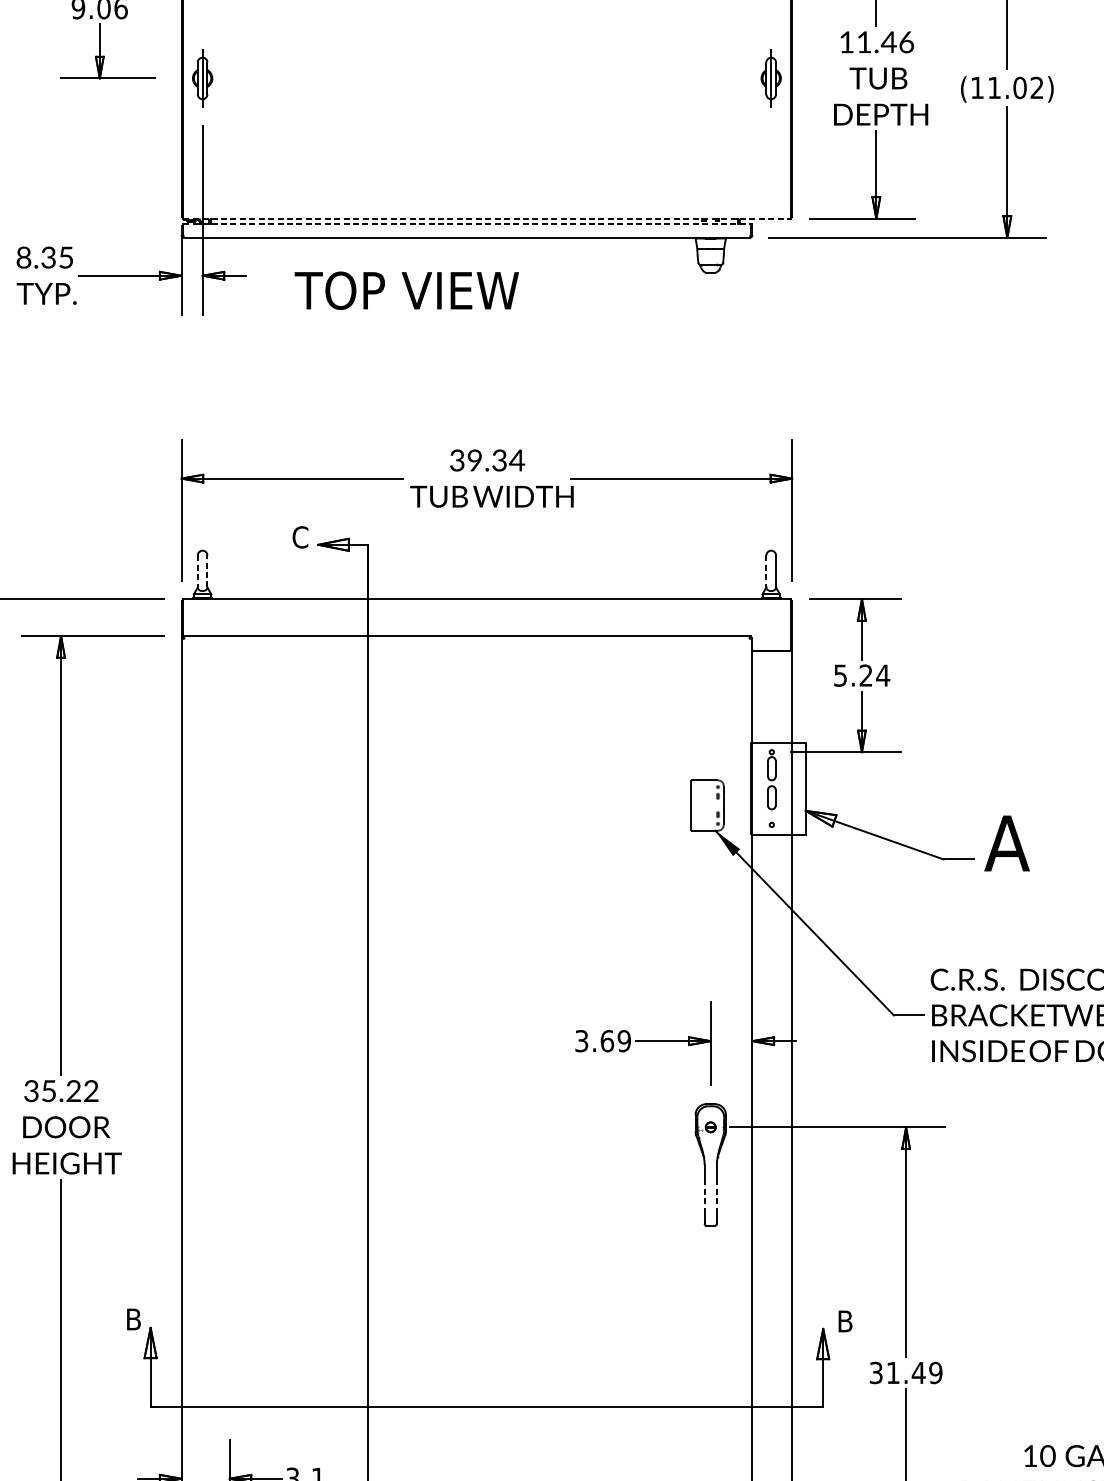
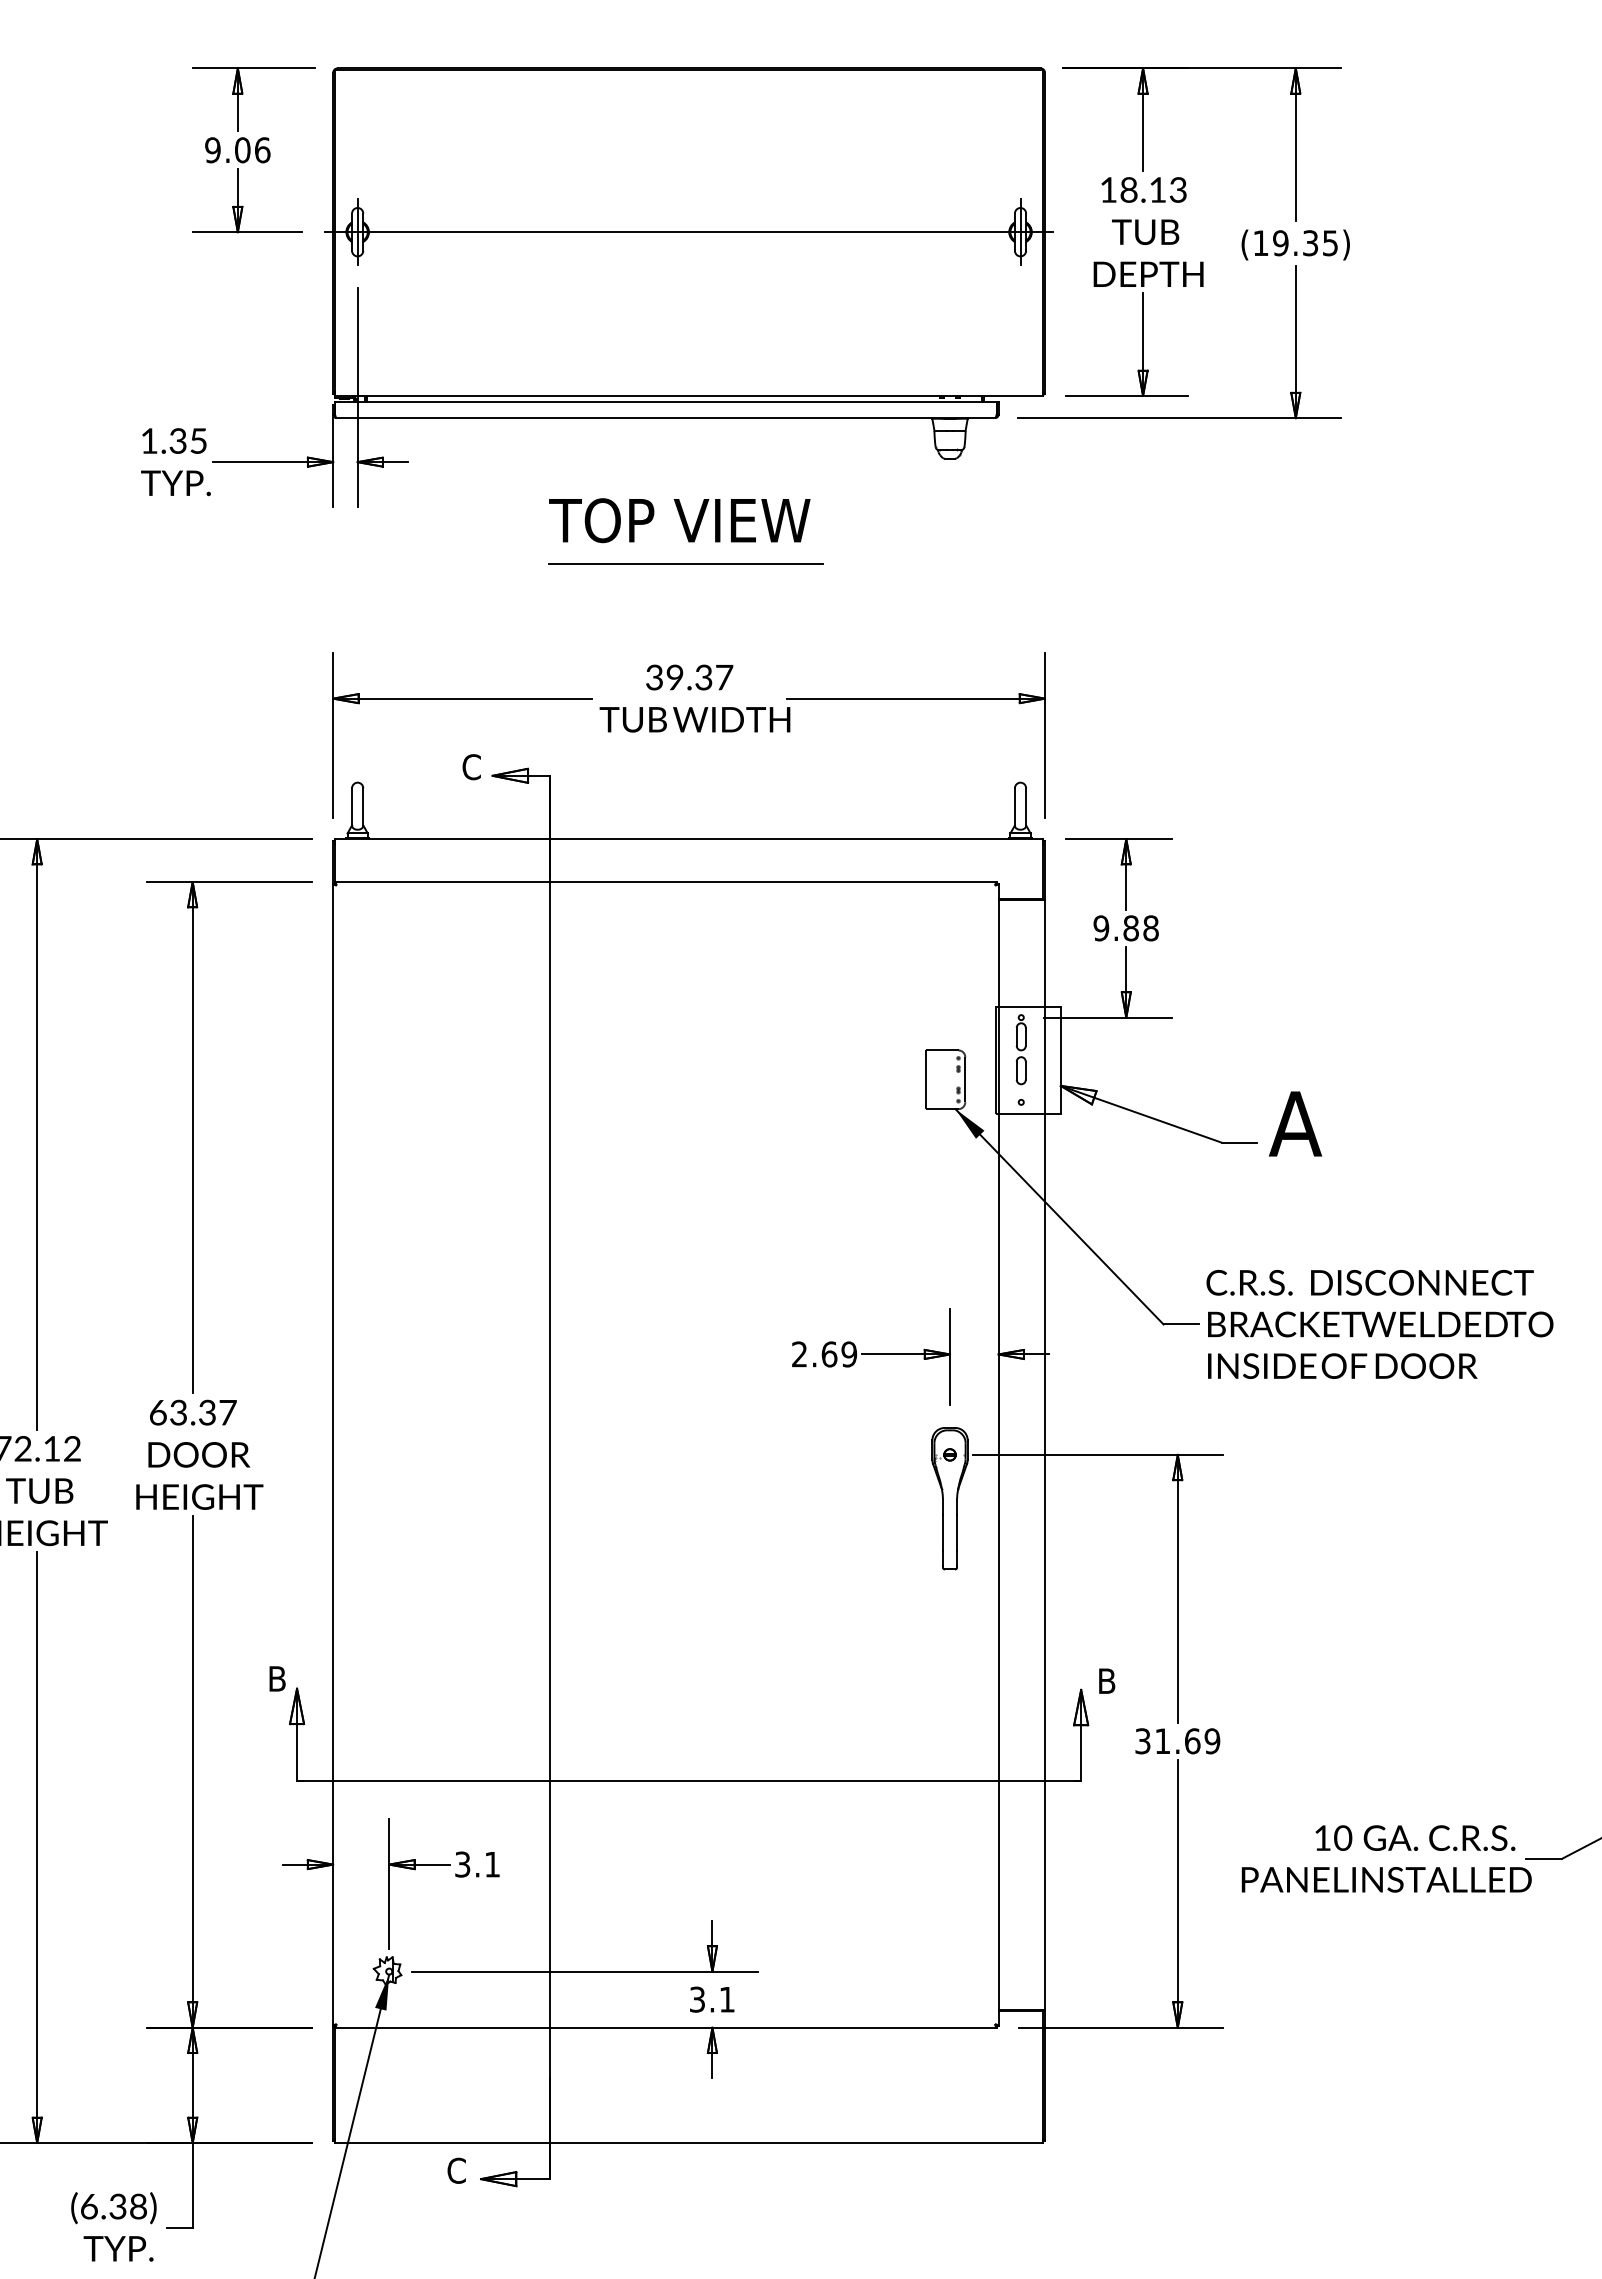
text: (885, 41) -> (1153, 189), 11.46 -> 18.13
line: (486, 78) -> (688, 232), added
text: (1015, 88) -> (1305, 243), (11.02) -> (19.35)
line: (487, 219) -> (689, 396), dashed -> solid
line: (466, 224) -> (665, 402), dashed -> solid
text: (24, 257) -> (149, 440), 8.35 -> 1.35
text: (406, 290) -> (679, 520), moved
line: (483, 362) -> (685, 563), added
text: (516, 460) -> (723, 677), 39.34 -> 39.37
line: (198, 571) -> (352, 806), dashed -> solid
line: (207, 571) -> (363, 806), dashed -> solid
line: (766, 571) -> (1014, 806), dashed -> solid
text: (862, 675) -> (1126, 928), 5.24 -> 9.88
text: (581, 1041) -> (799, 1354), 3.69 -> 2.69
text: (60, 1090) -> (192, 1412), 35.22 -> 63.37
line: (704, 1194) -> (942, 1533), dashed -> solid
line: (717, 1194) -> (957, 1533), dashed -> solid
text: (918, 1373) -> (1192, 1741), 31.49 -> 31.69

